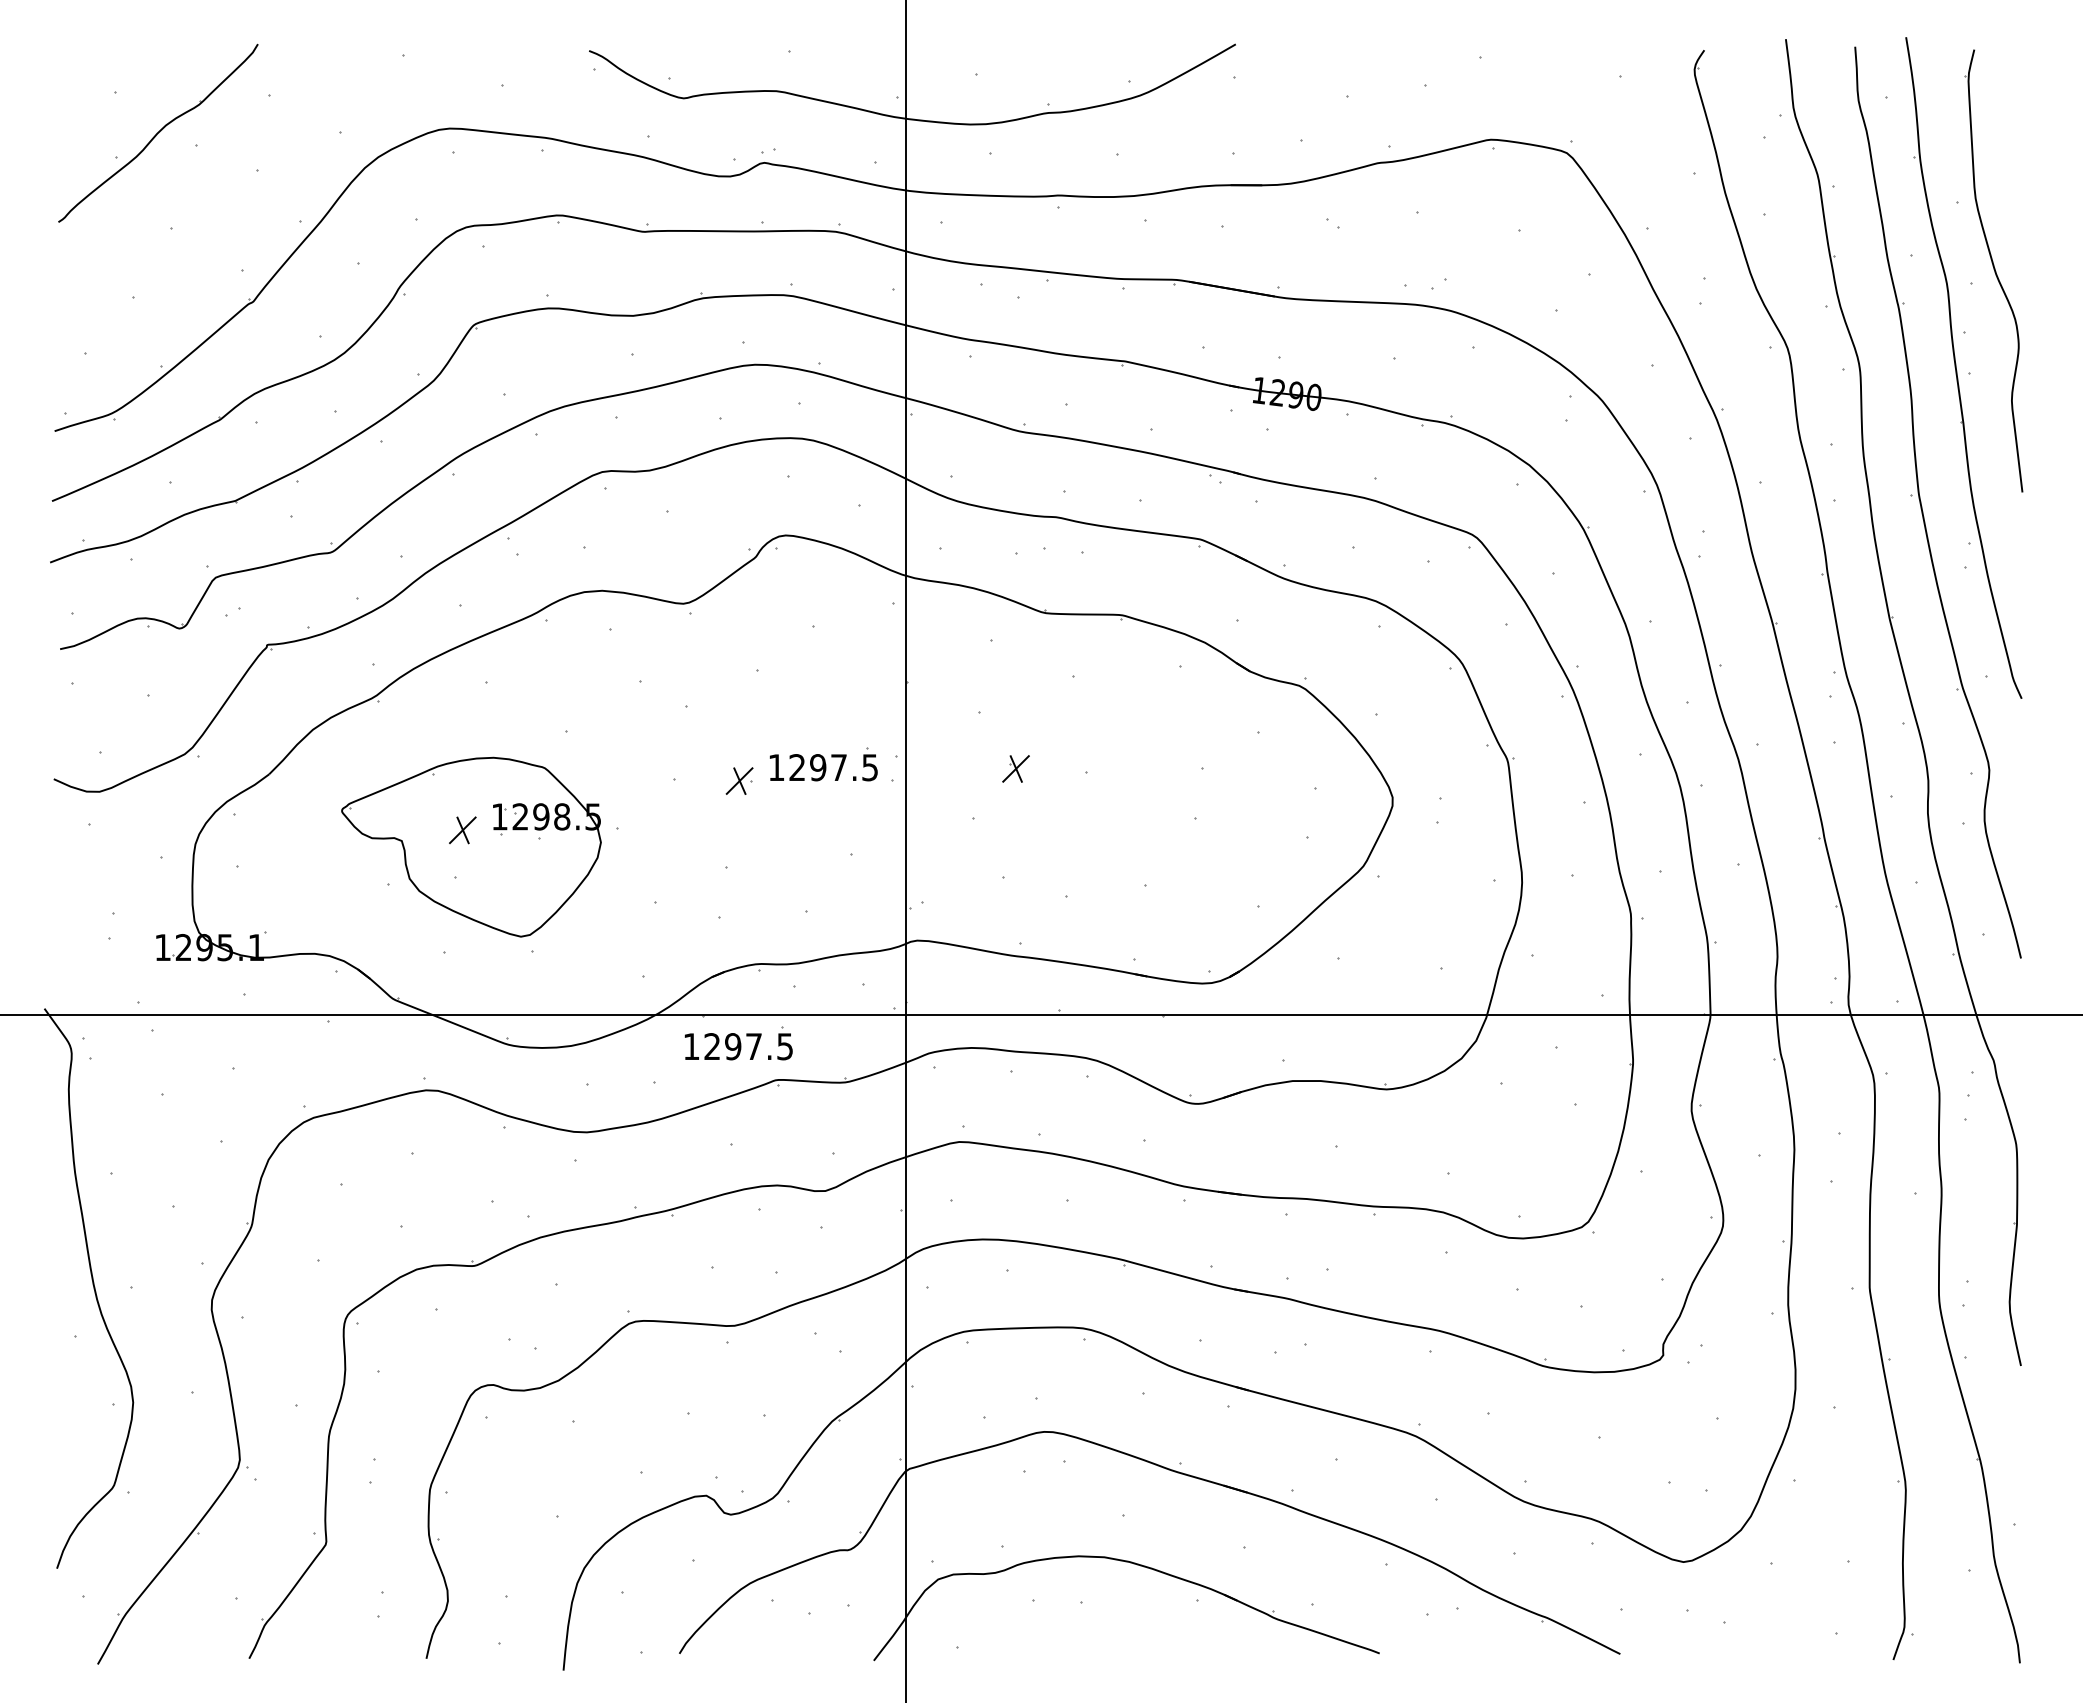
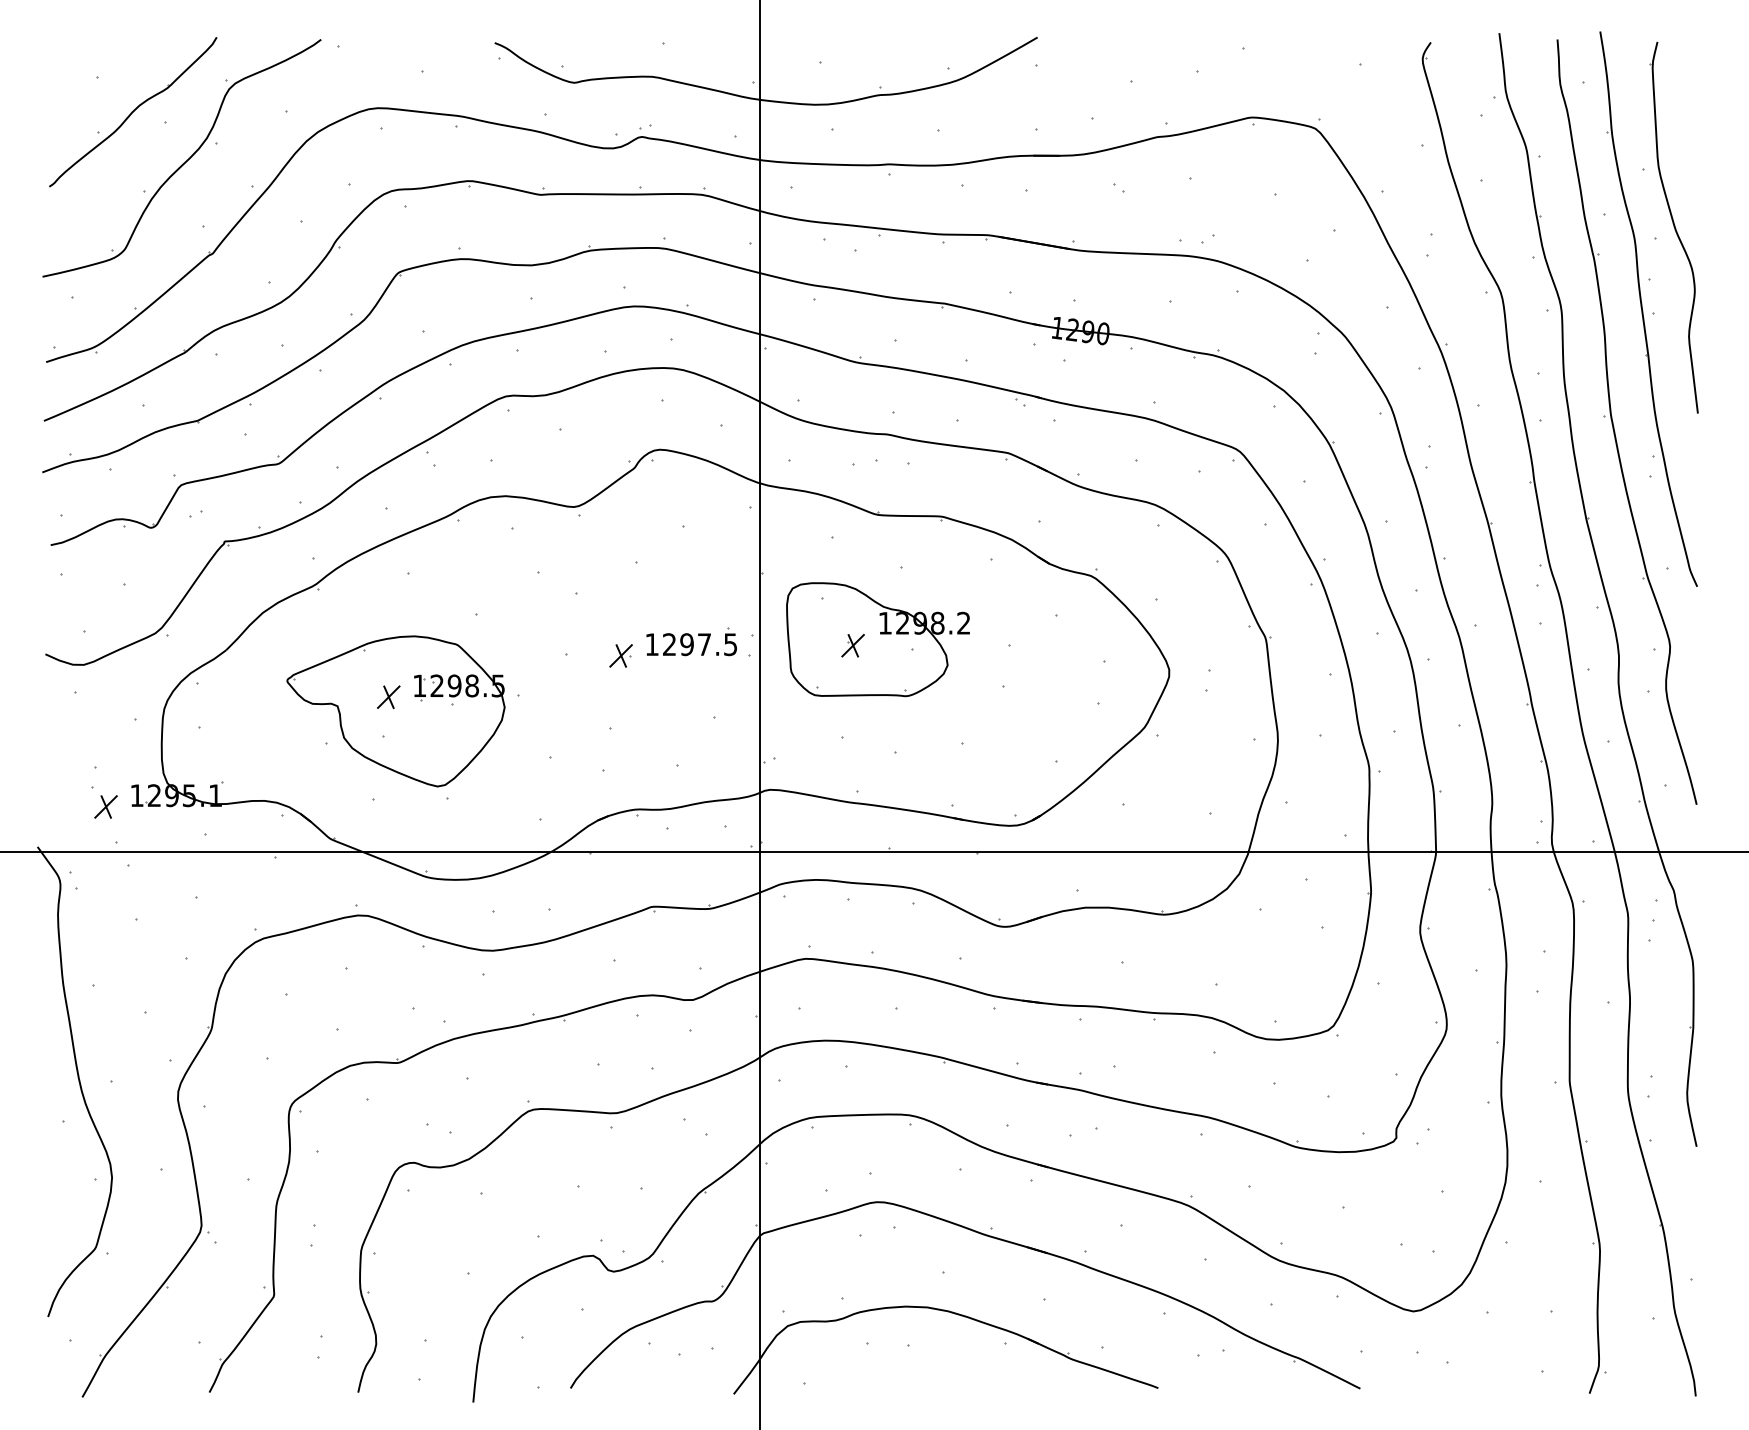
curve: (220, 191) -> (185, 160), added
part: (1045, 761) -> (877, 639), added
part: (125, 960) -> (105, 806), added
part: (738, 1043) -> (620, 876), removed

